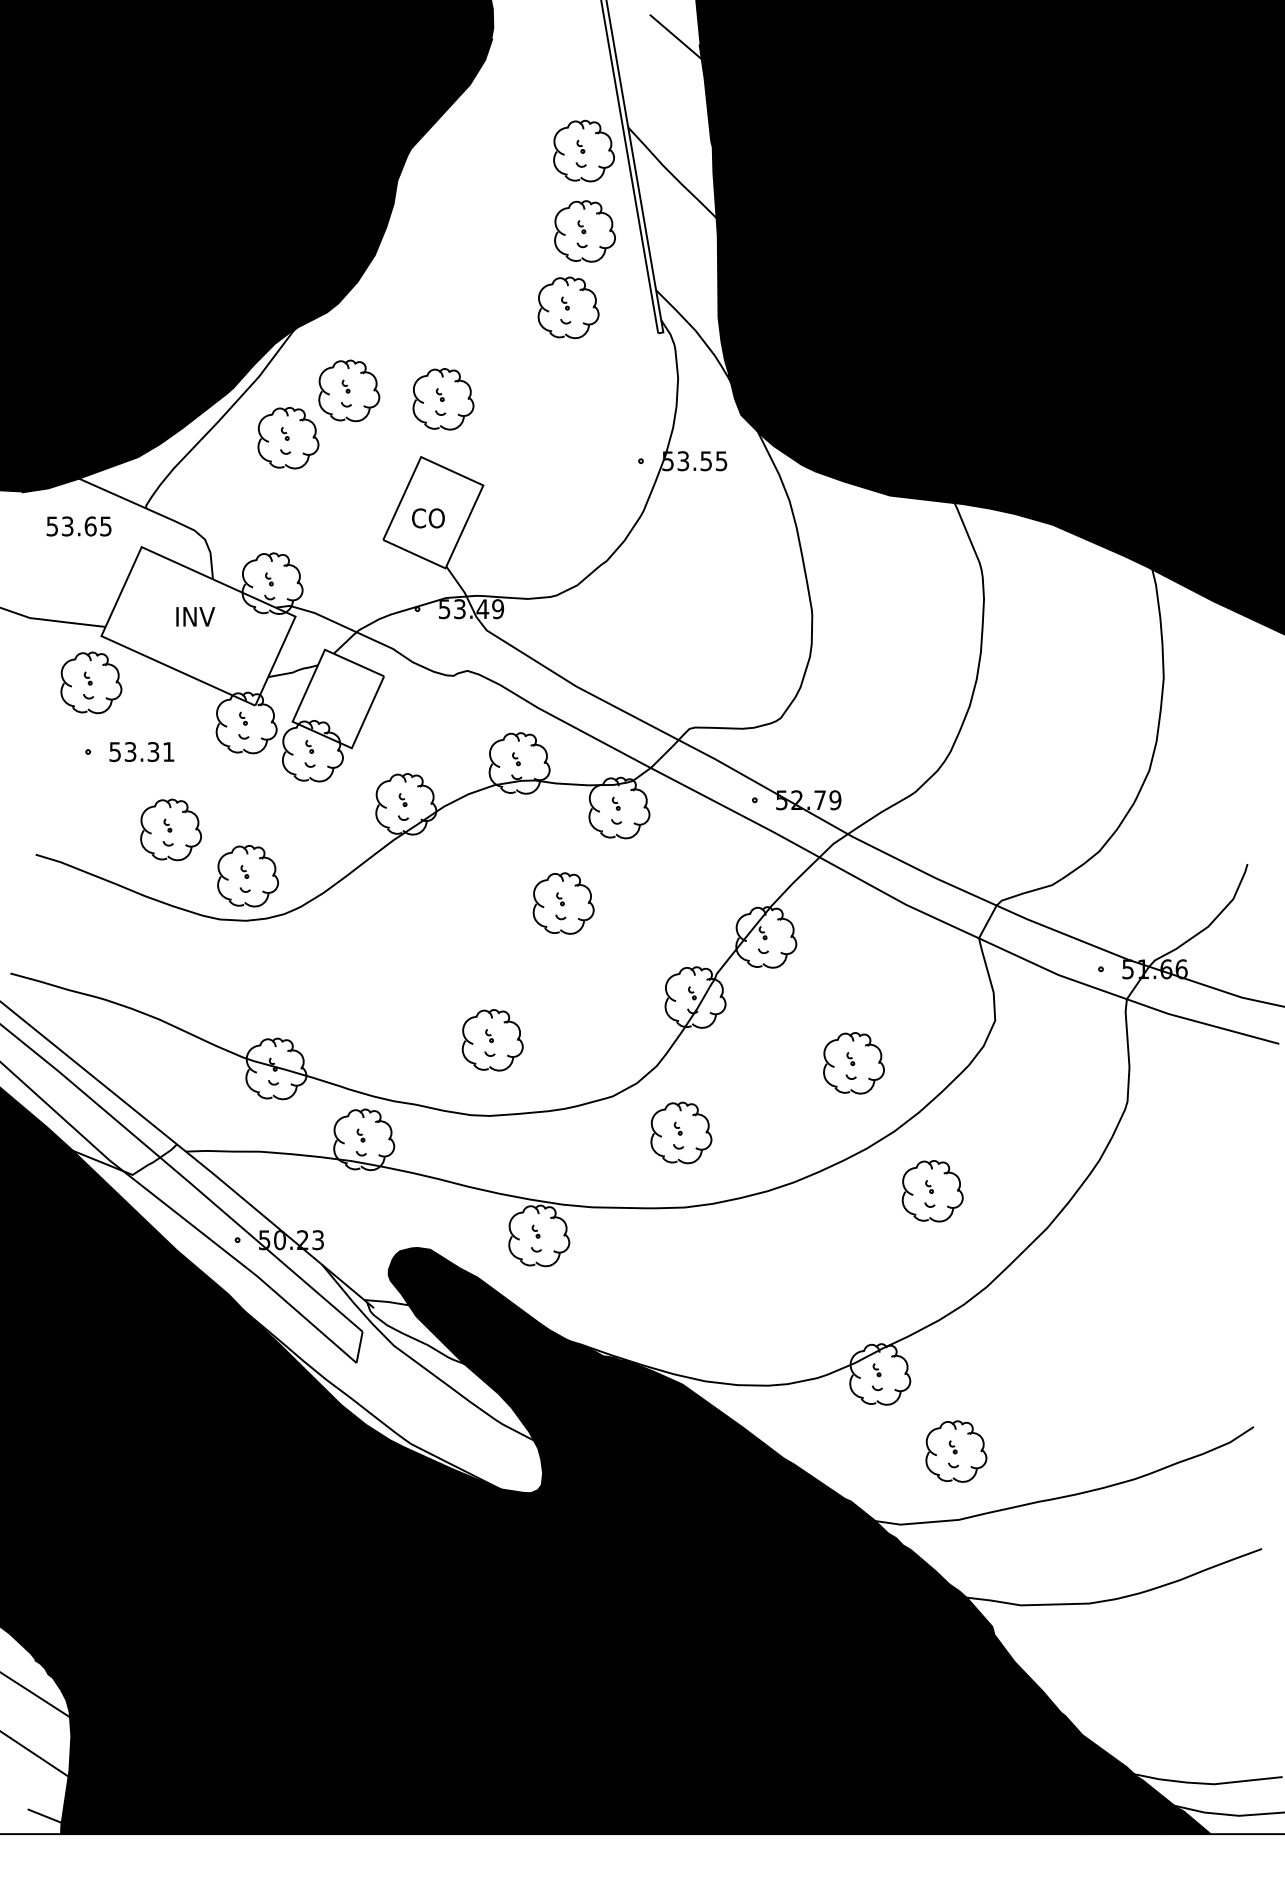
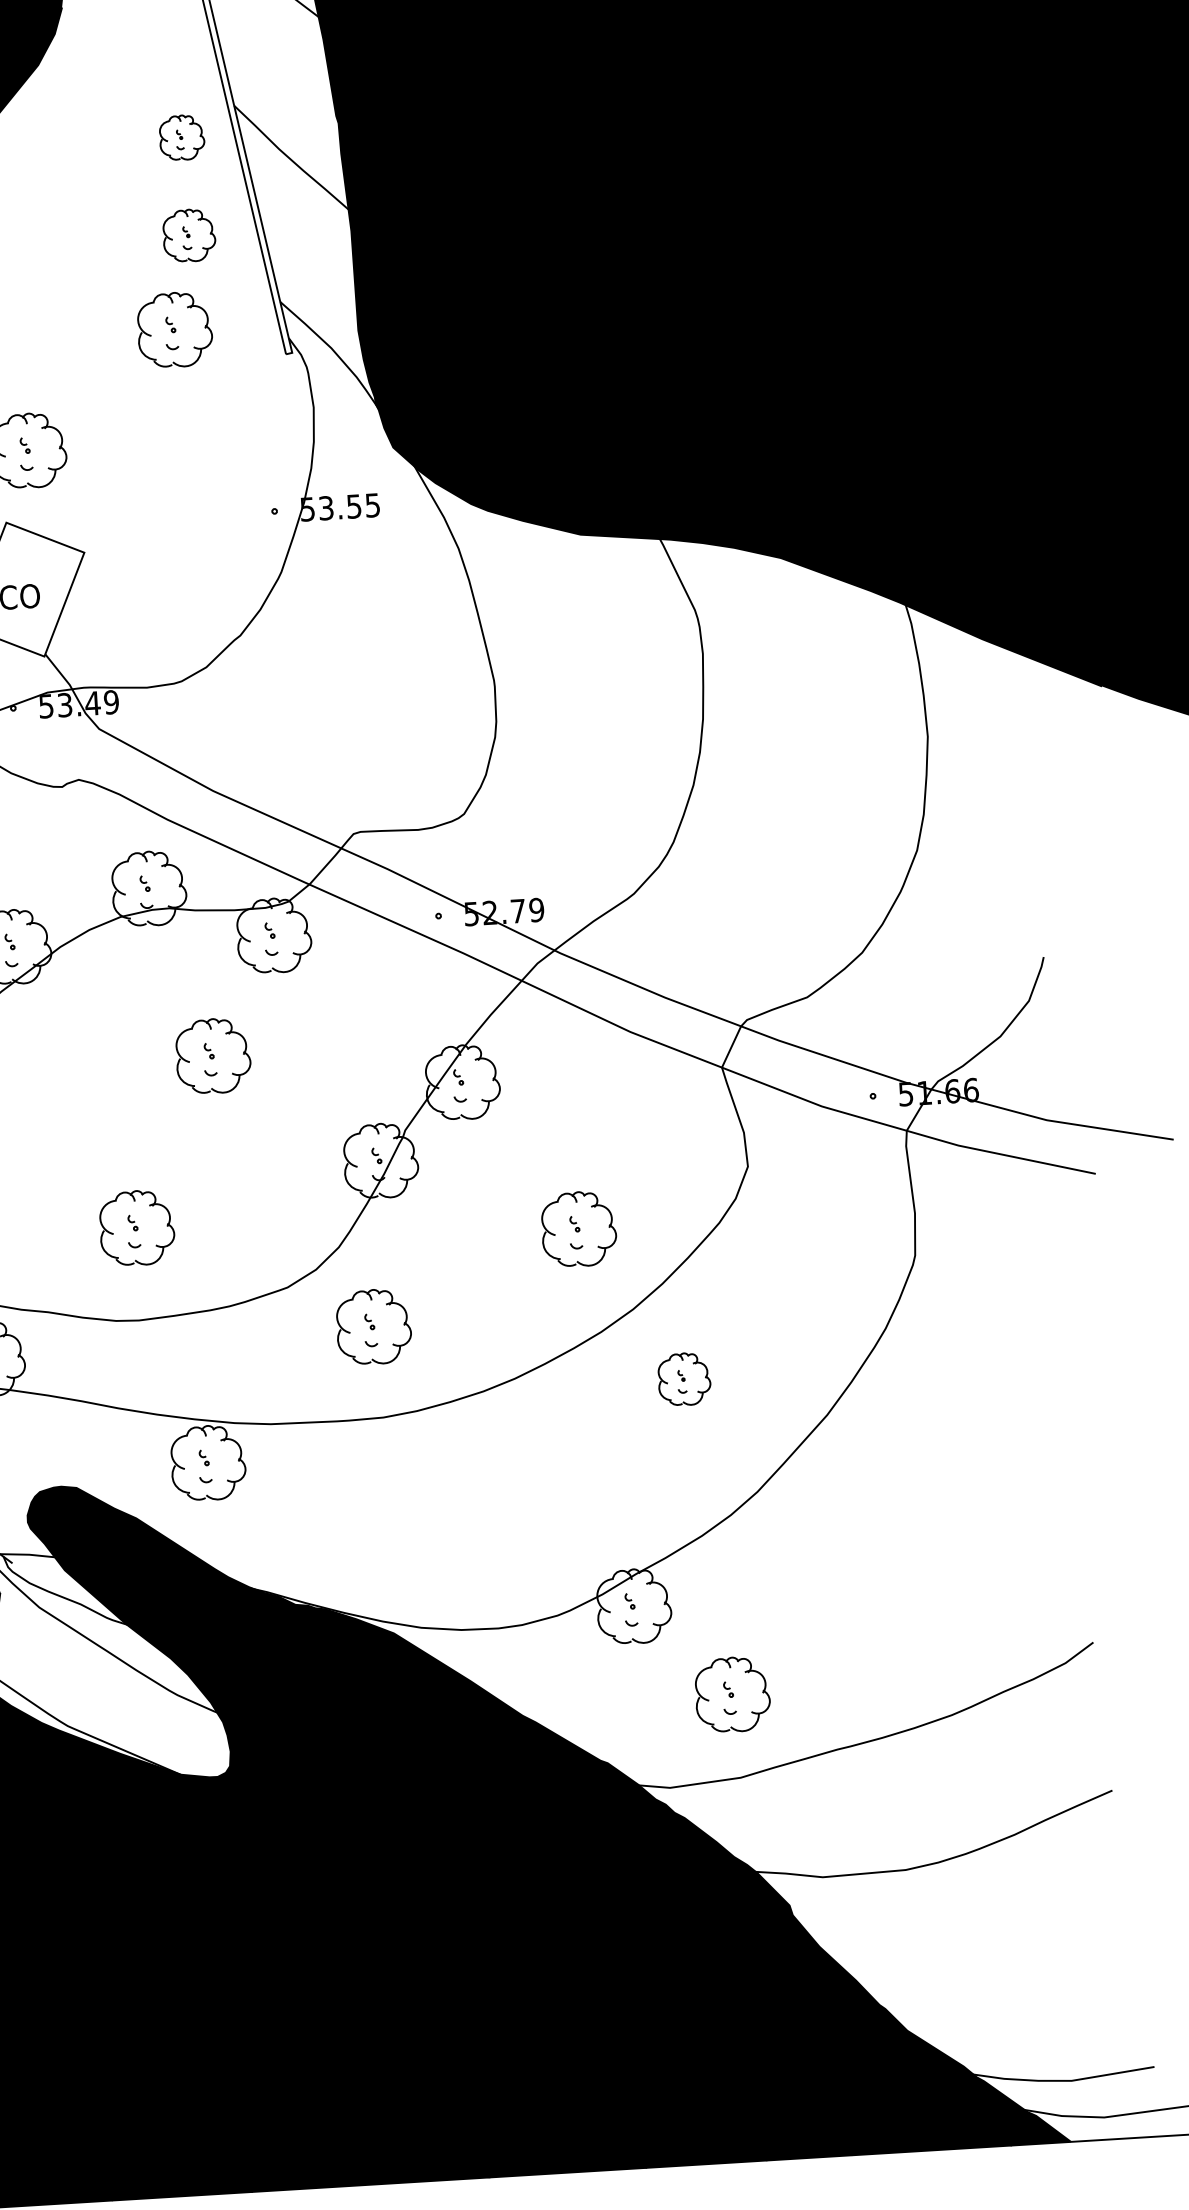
part: (583, 150) -> (181, 137), size x0.6
part: (584, 231) -> (188, 235), size x0.7
part: (932, 1191) -> (684, 1379), size x0.7

